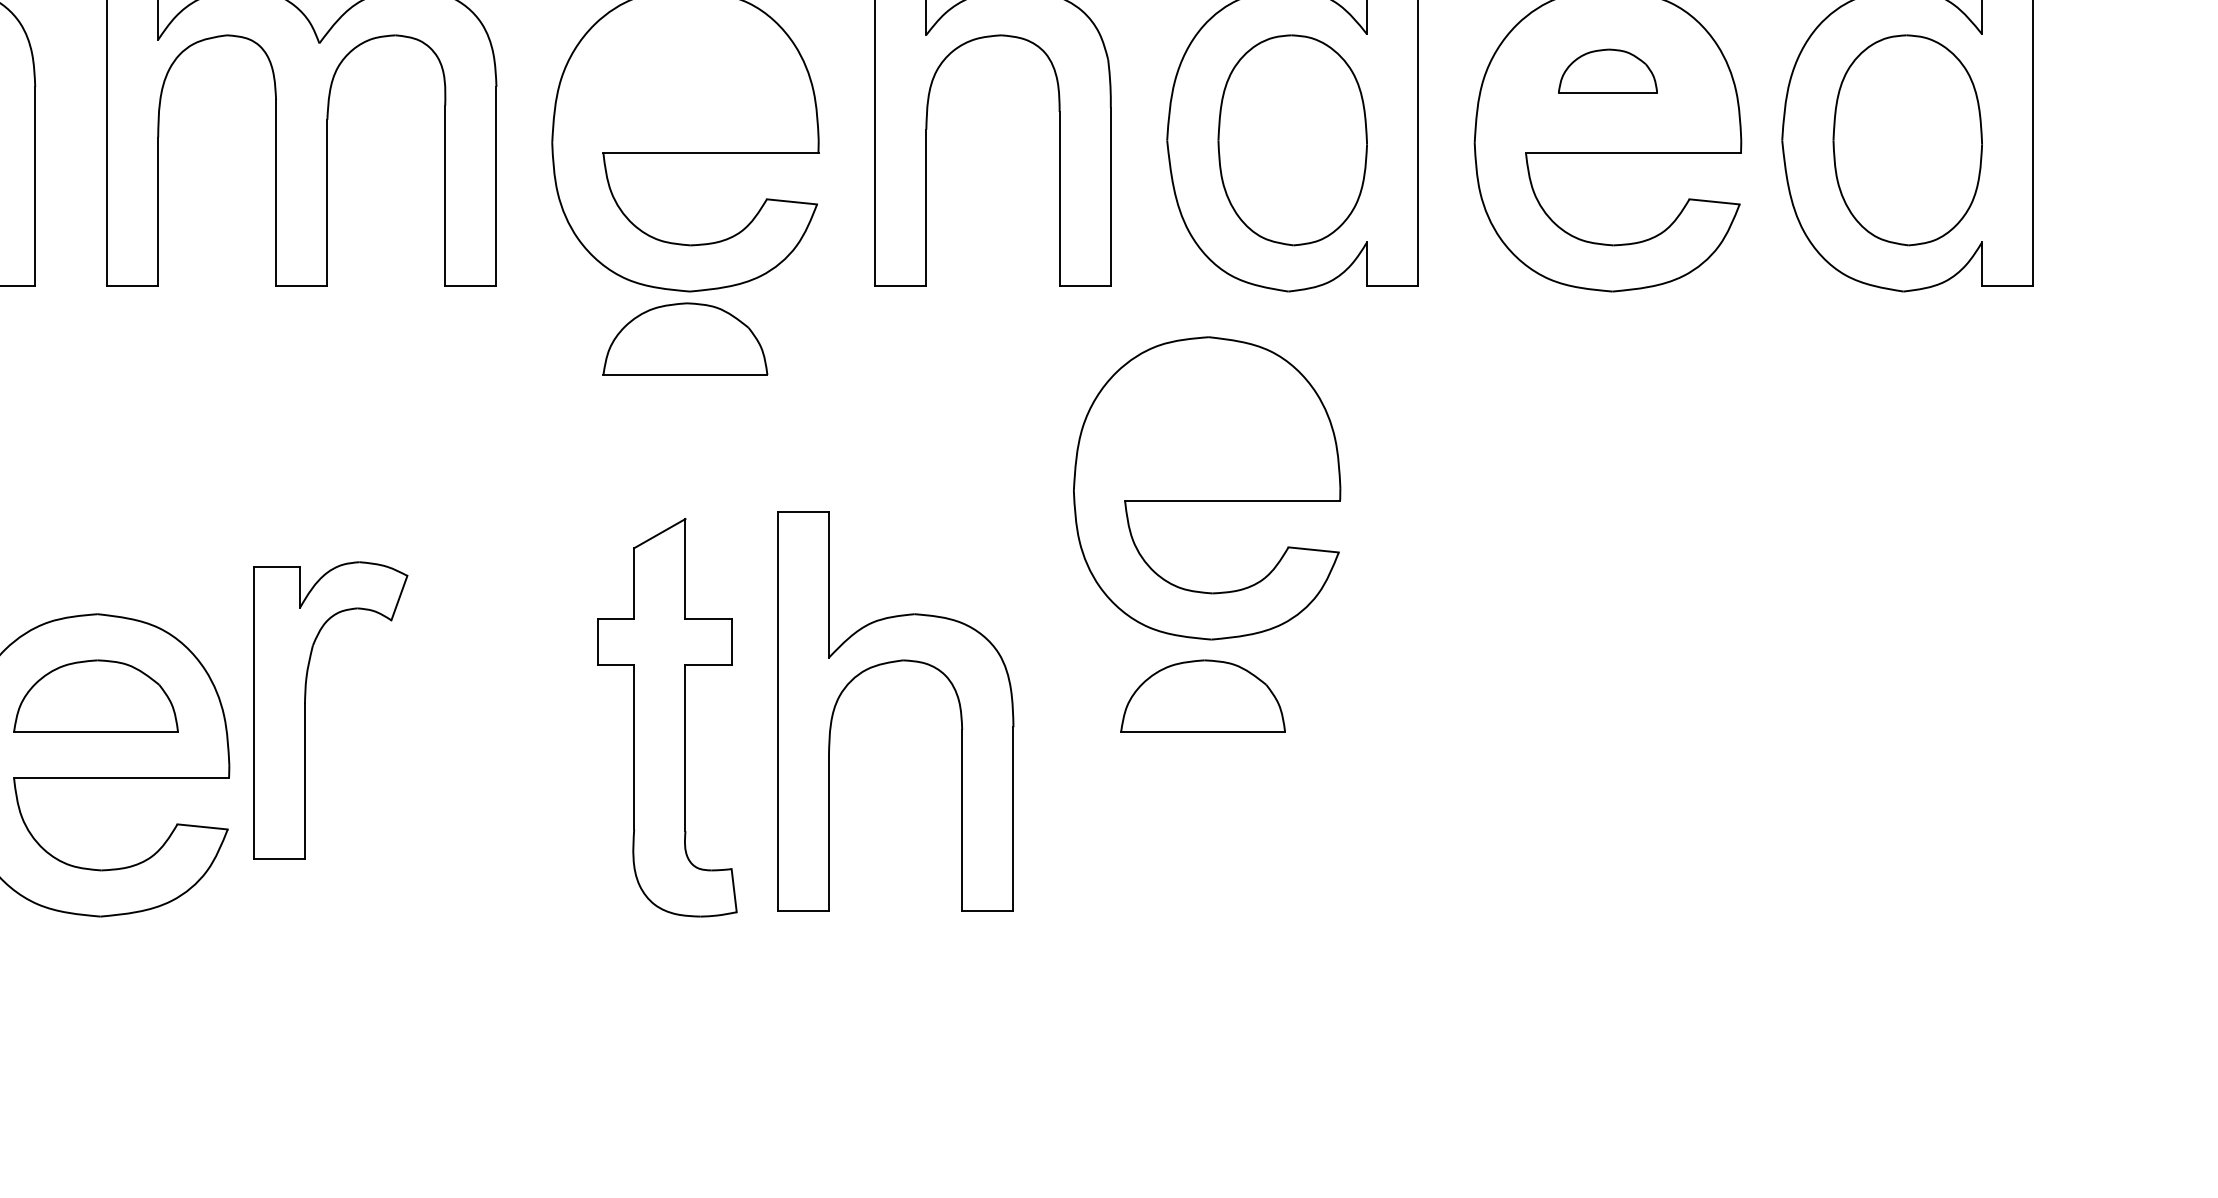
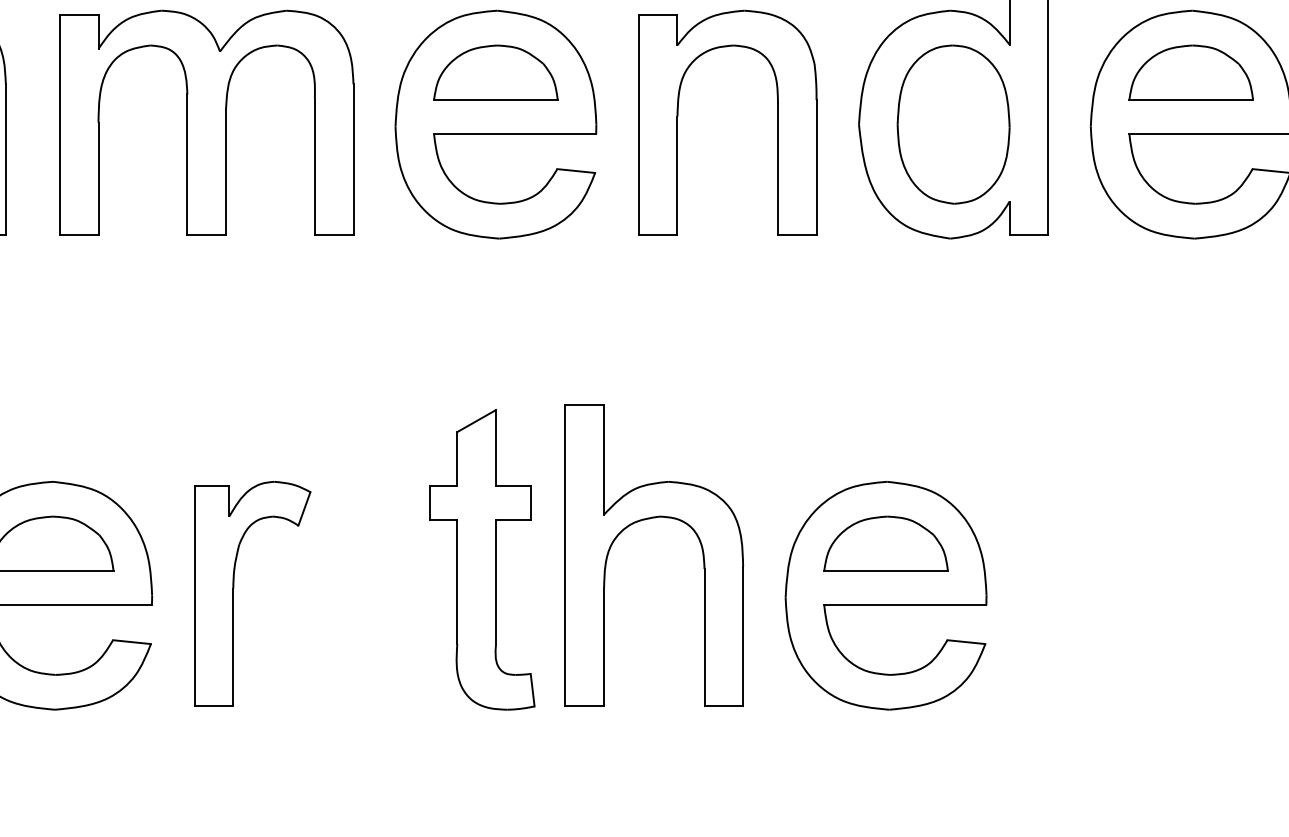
part: (1607, 70) -> (1190, 72), size x1.67
part: (685, 338) -> (495, 72), moved
part: (1207, 488) -> (886, 595), moved
part: (305, 710) -> (233, 593), moved

